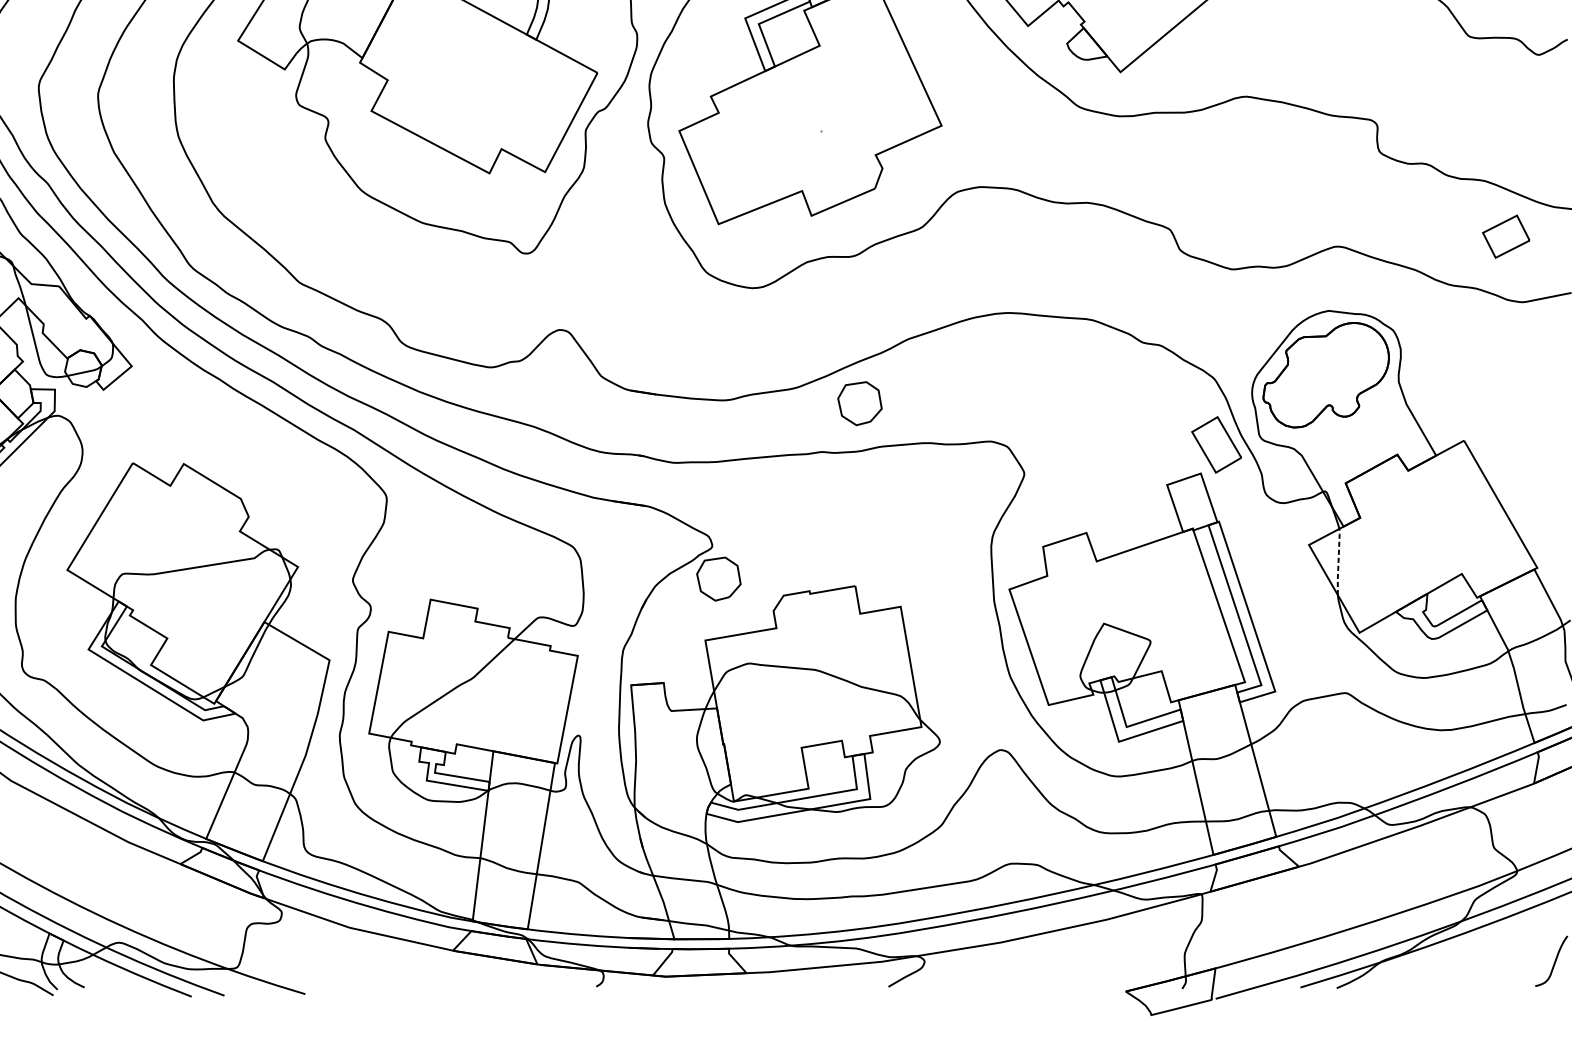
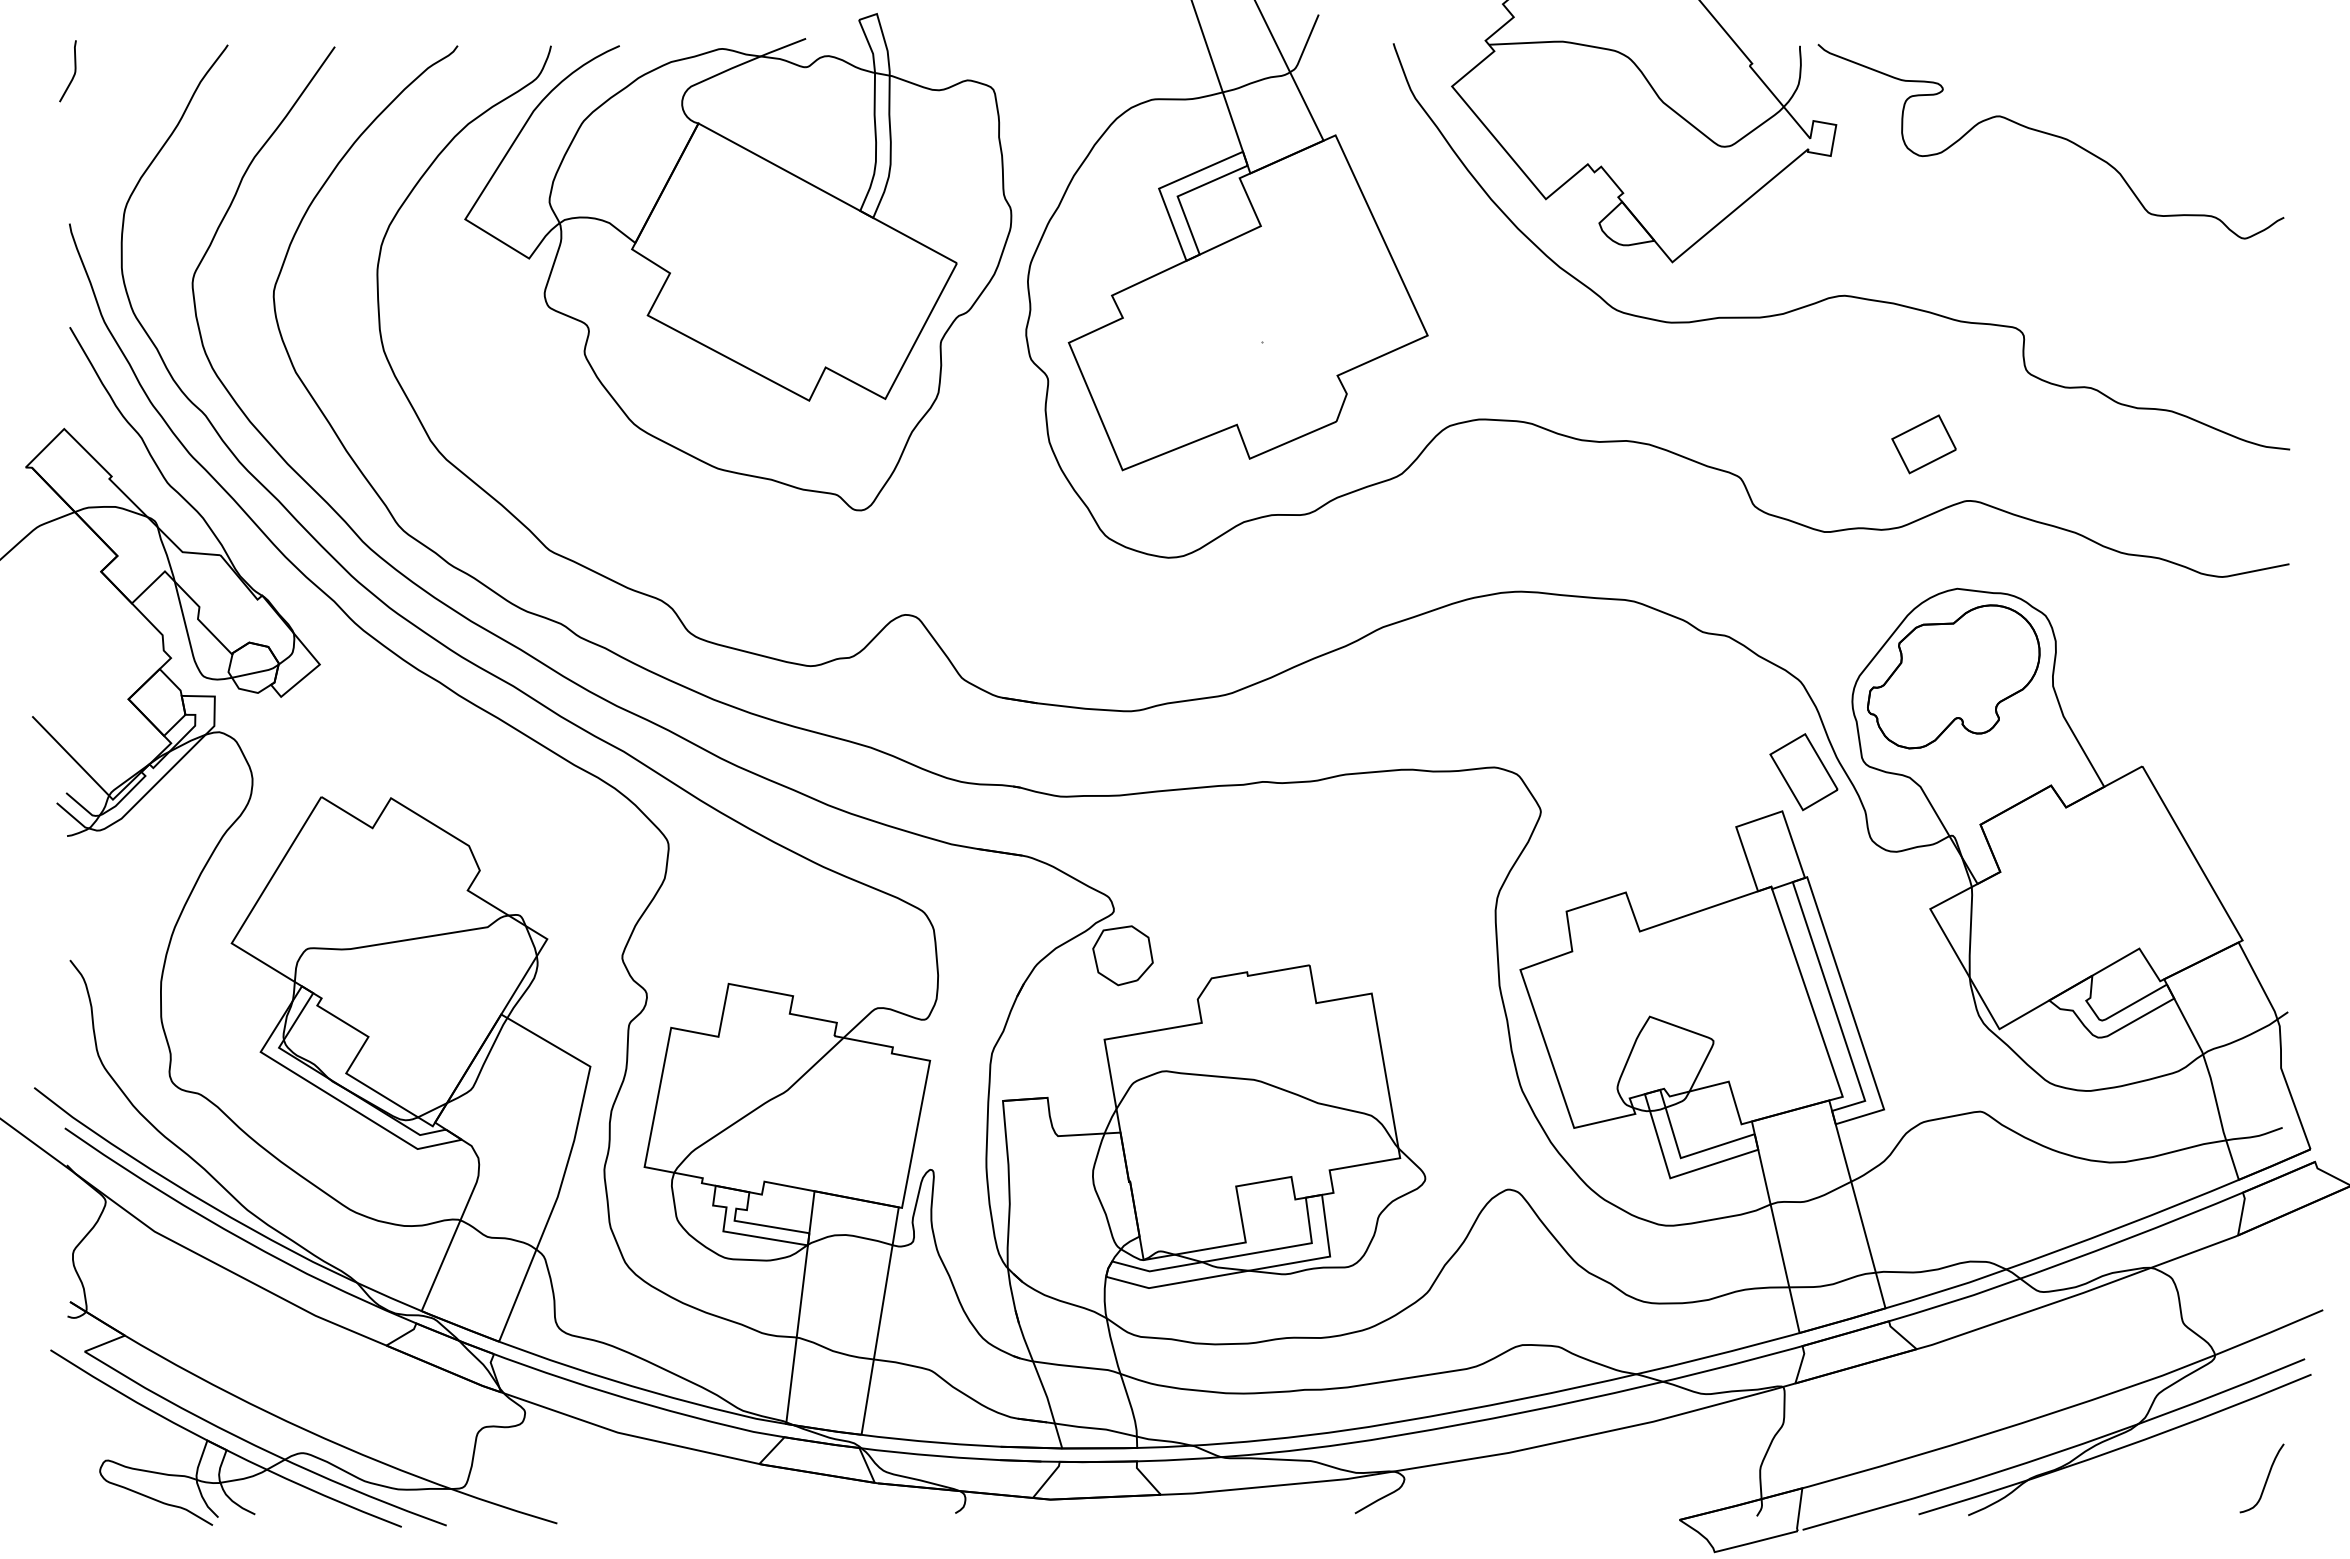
part: (1505, 236) -> (1923, 444), moved
part: (859, 403) -> (1315, 715), removed
line: (1338, 561) -> (1970, 931), dashed -> solid

